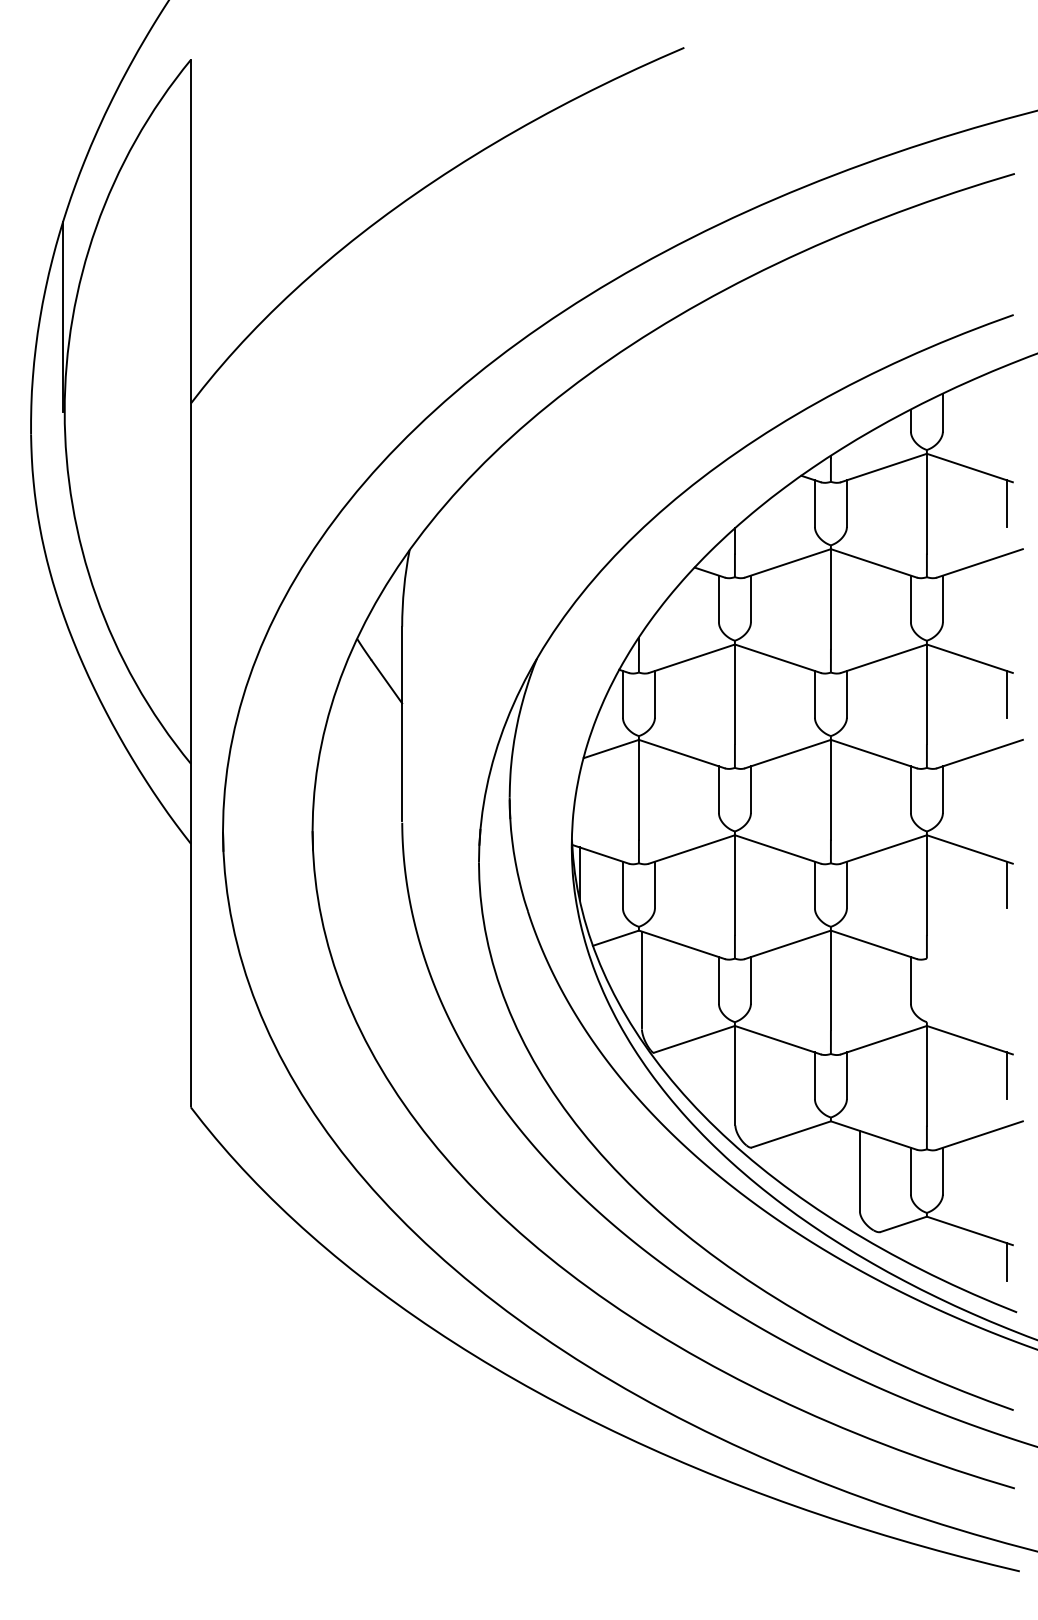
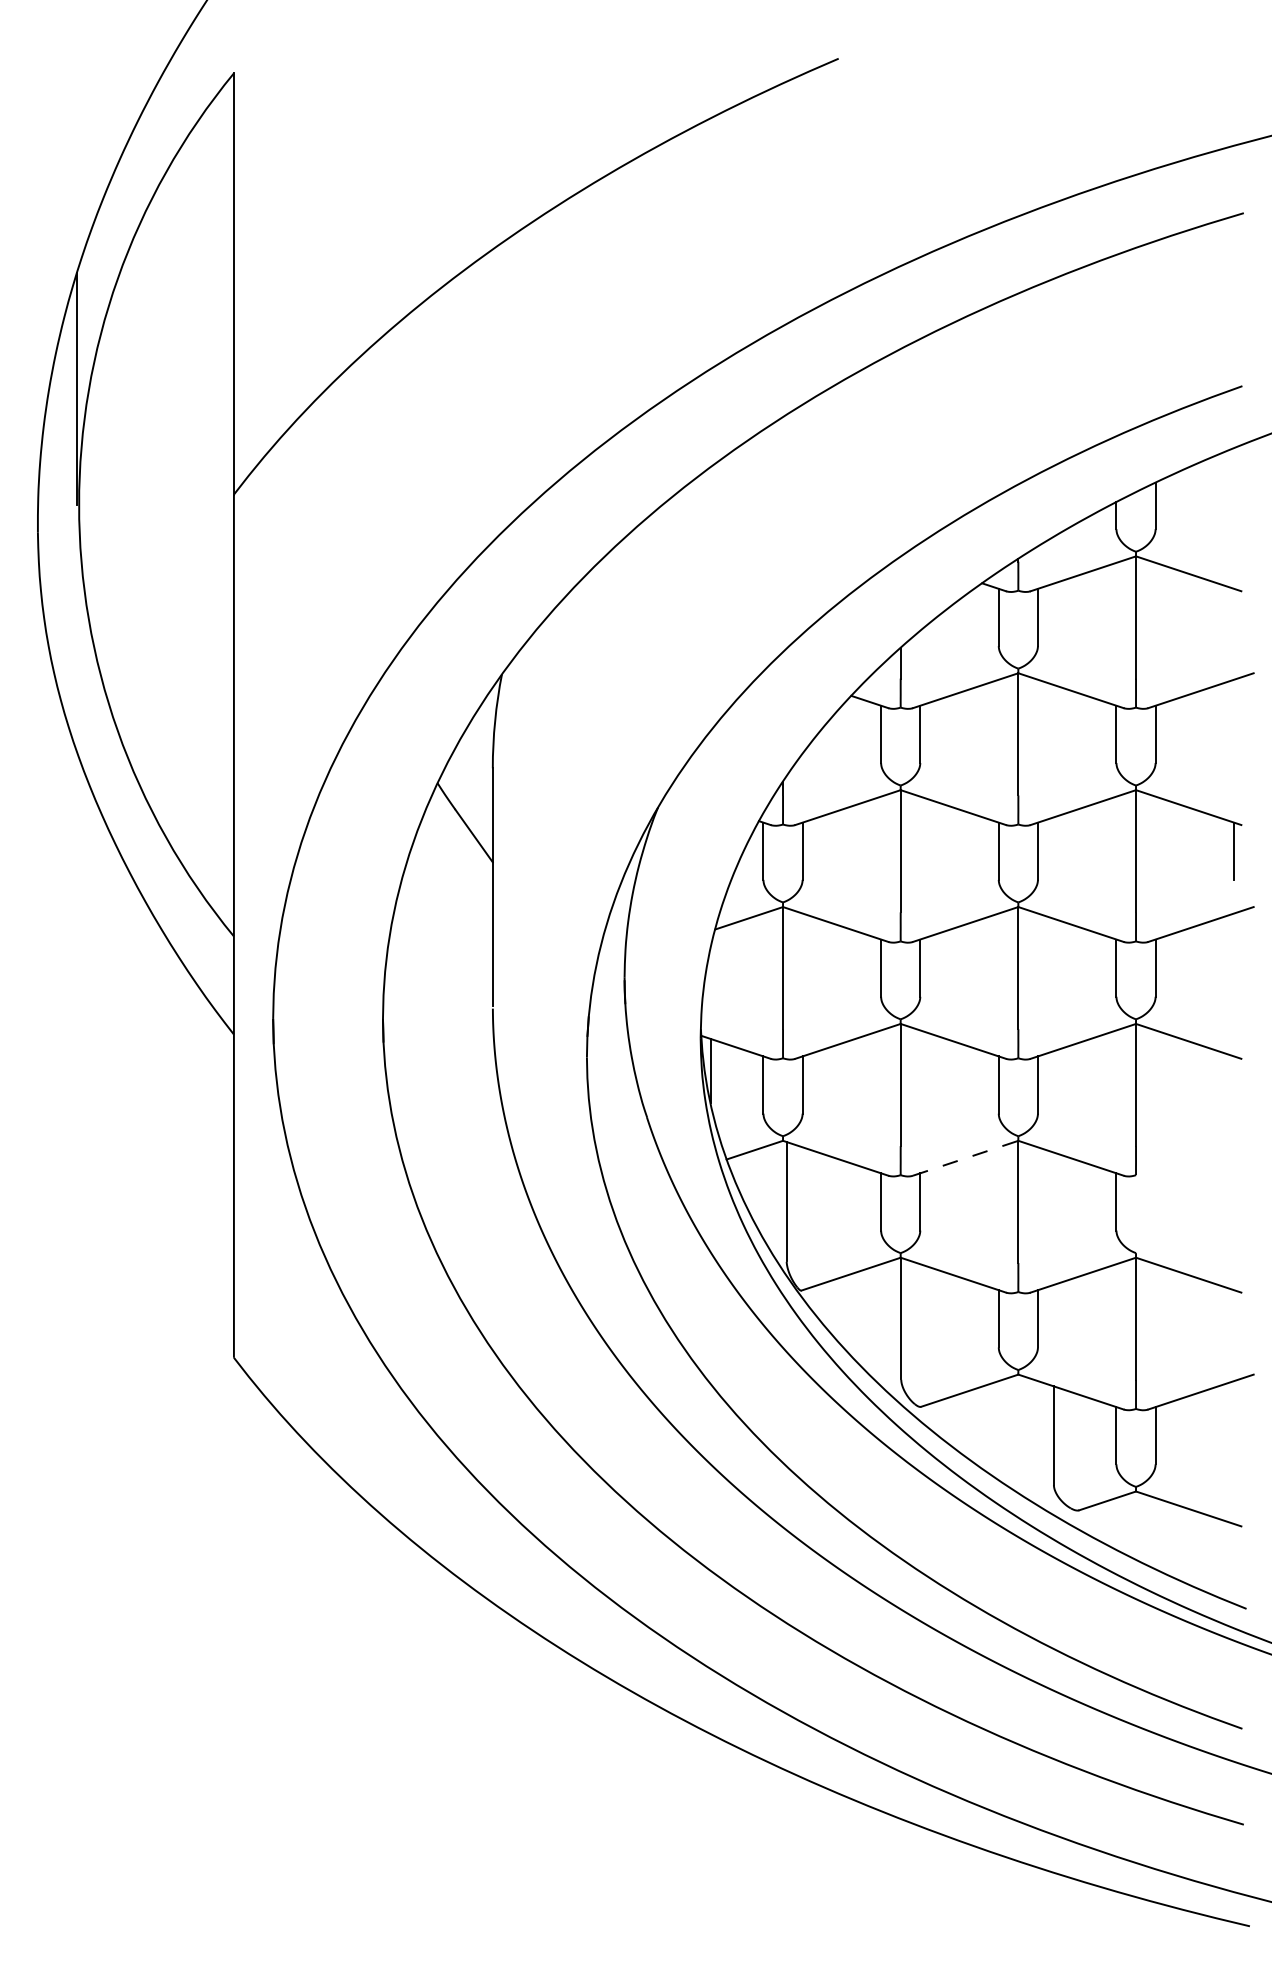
line: (1006, 503) -> (1233, 617), removed
line: (1006, 884) -> (1233, 1084), removed
line: (788, 944) -> (966, 1157), solid -> dashed
line: (1006, 1075) -> (1233, 1318), removed
line: (1006, 1262) -> (1233, 1547), removed

